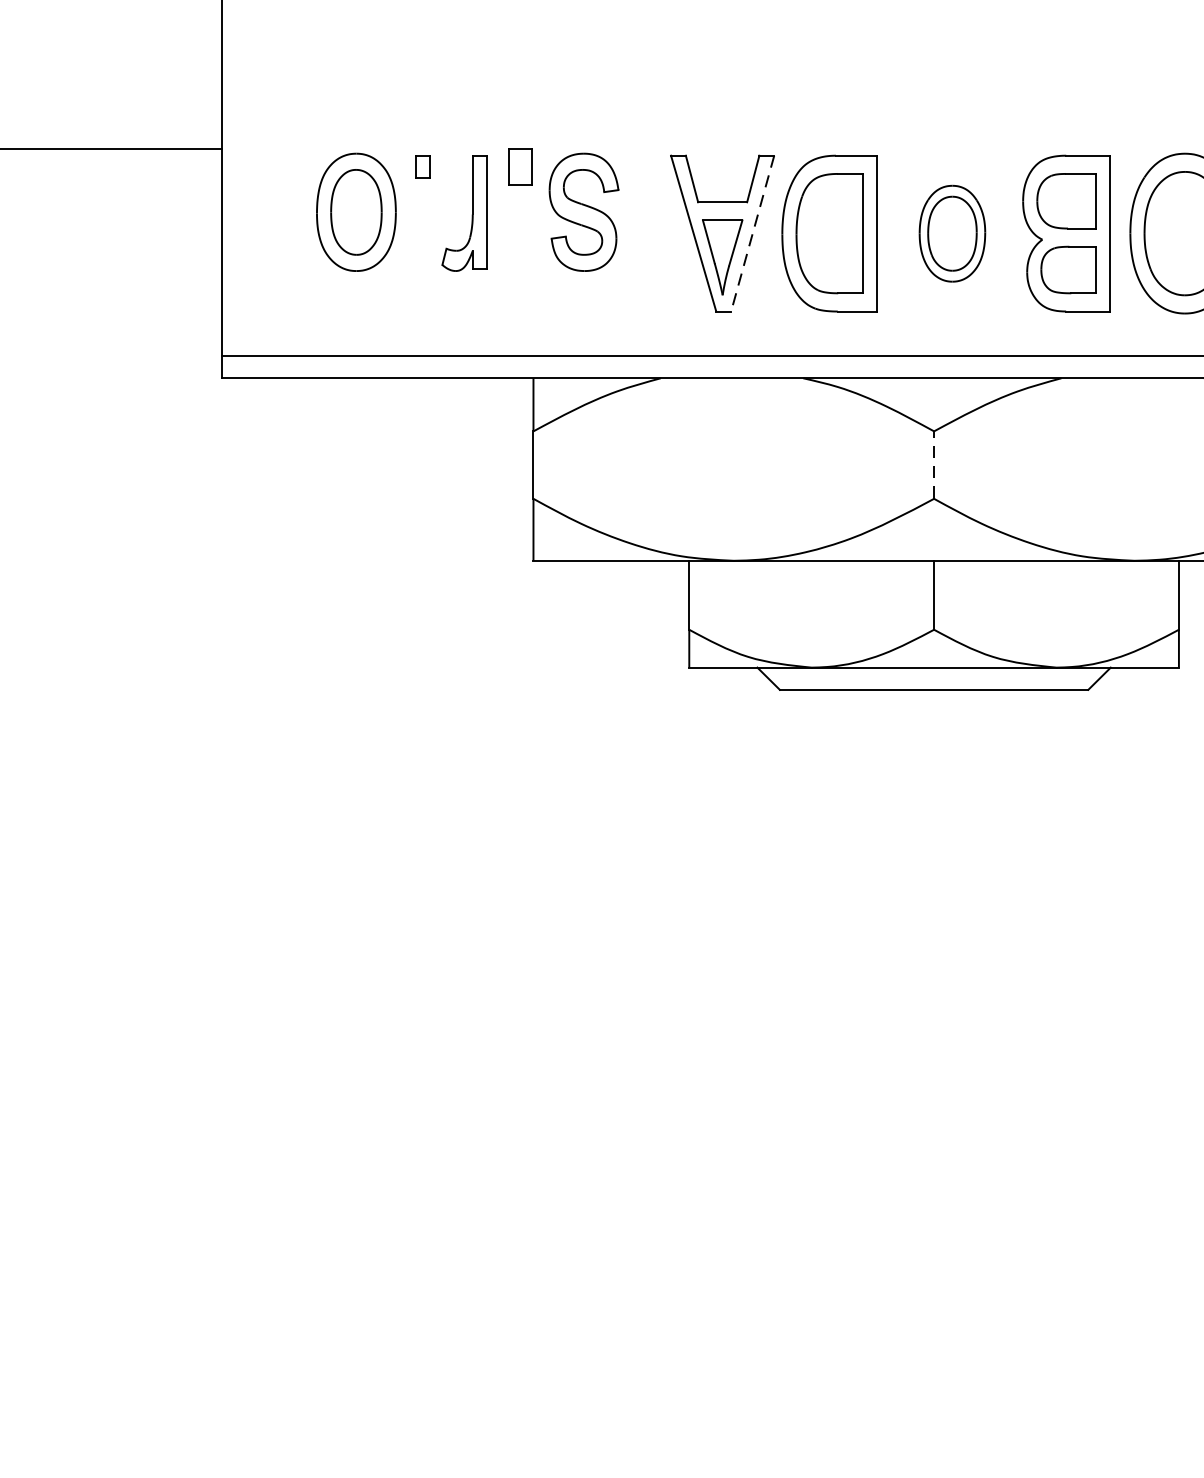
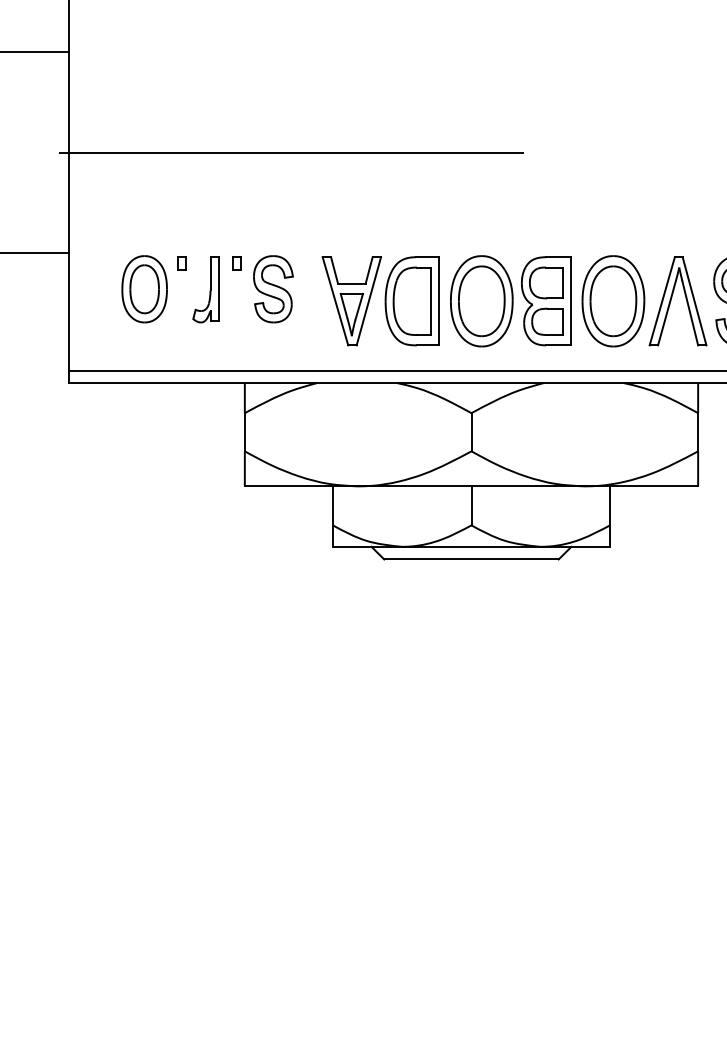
part: (518, 166) -> (236, 263), size x0.62
line: (752, 233) -> (368, 301), dashed -> solid
part: (951, 233) -> (481, 301), size x1.67
line: (934, 463) -> (471, 431), dashed -> solid

